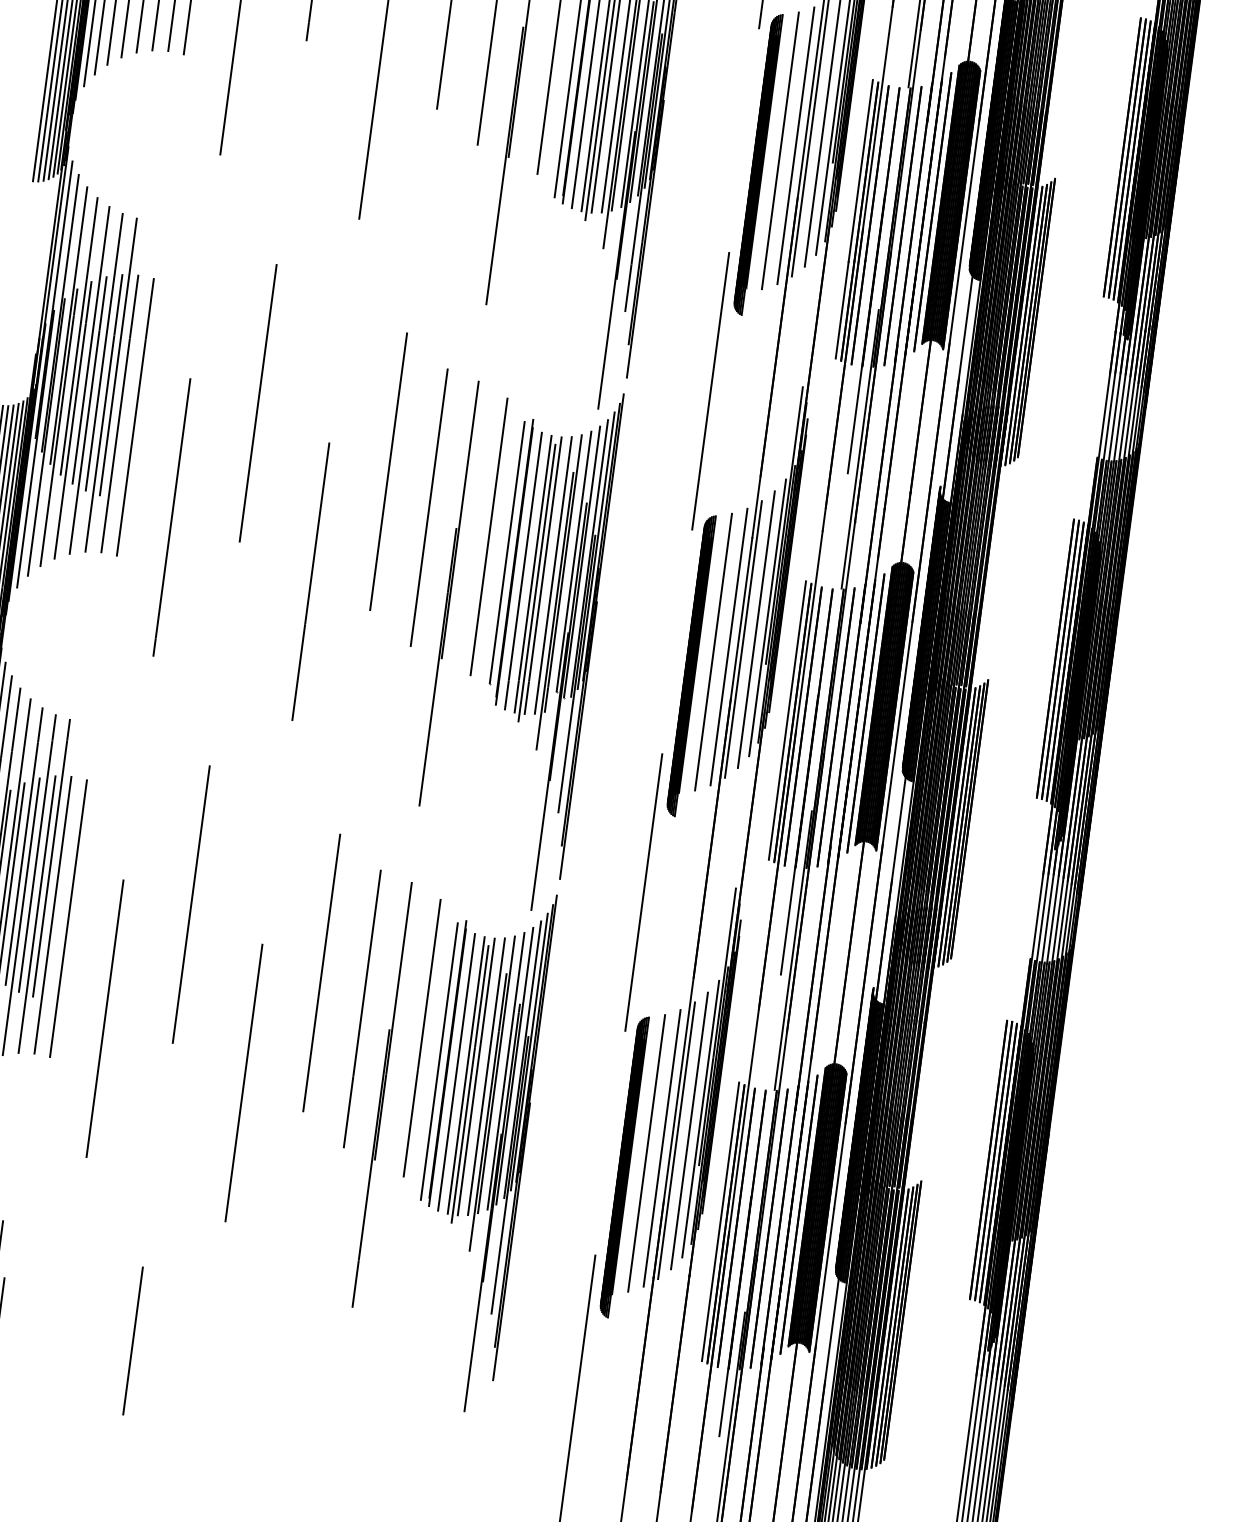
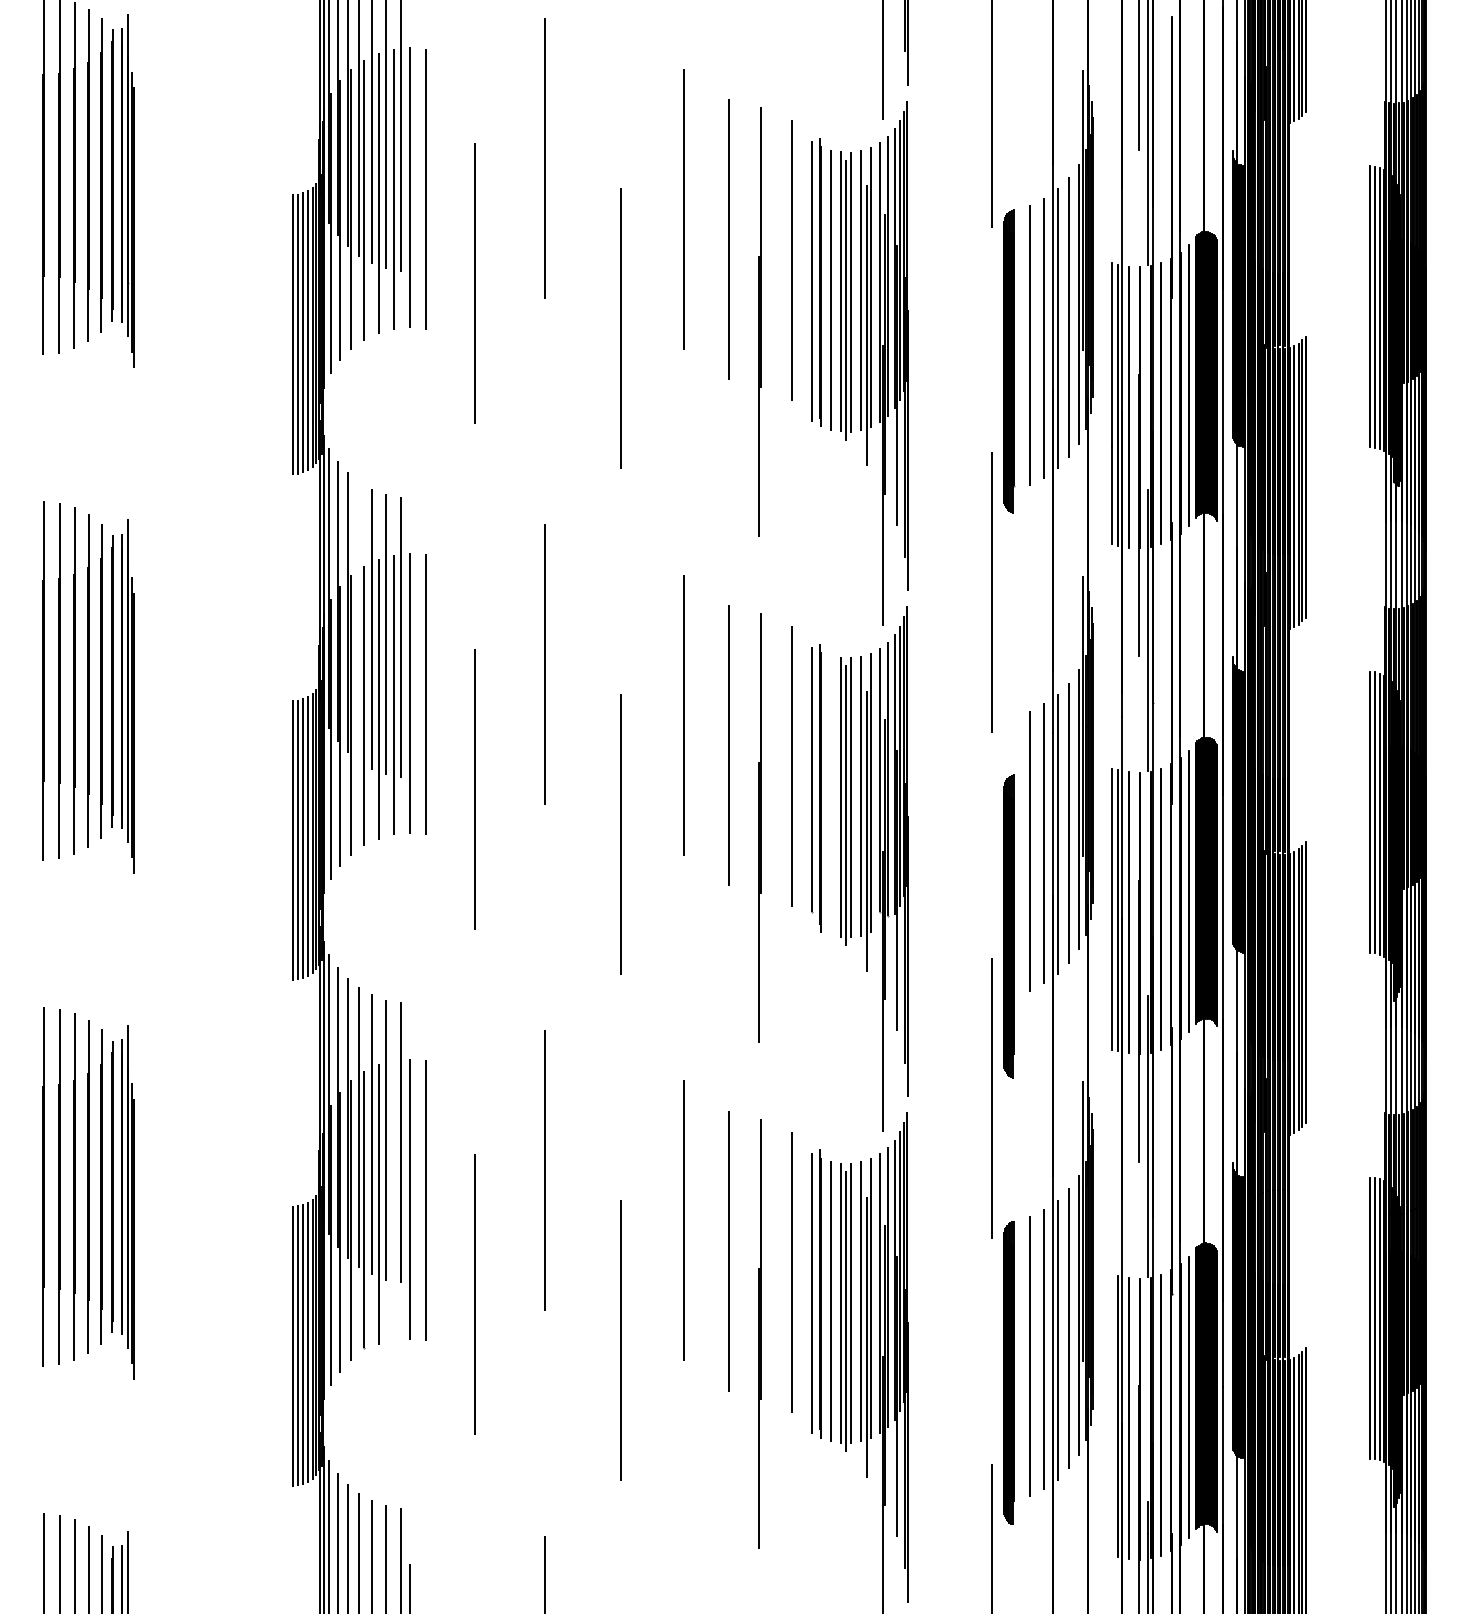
line: (79, 335) -> (359, 621), removed
line: (523, 570) -> (830, 795), removed
part: (690, 665) -> (1008, 926), moved
line: (36, 914) -> (393, 1200), removed
line: (721, 1221) -> (1112, 1414), removed

